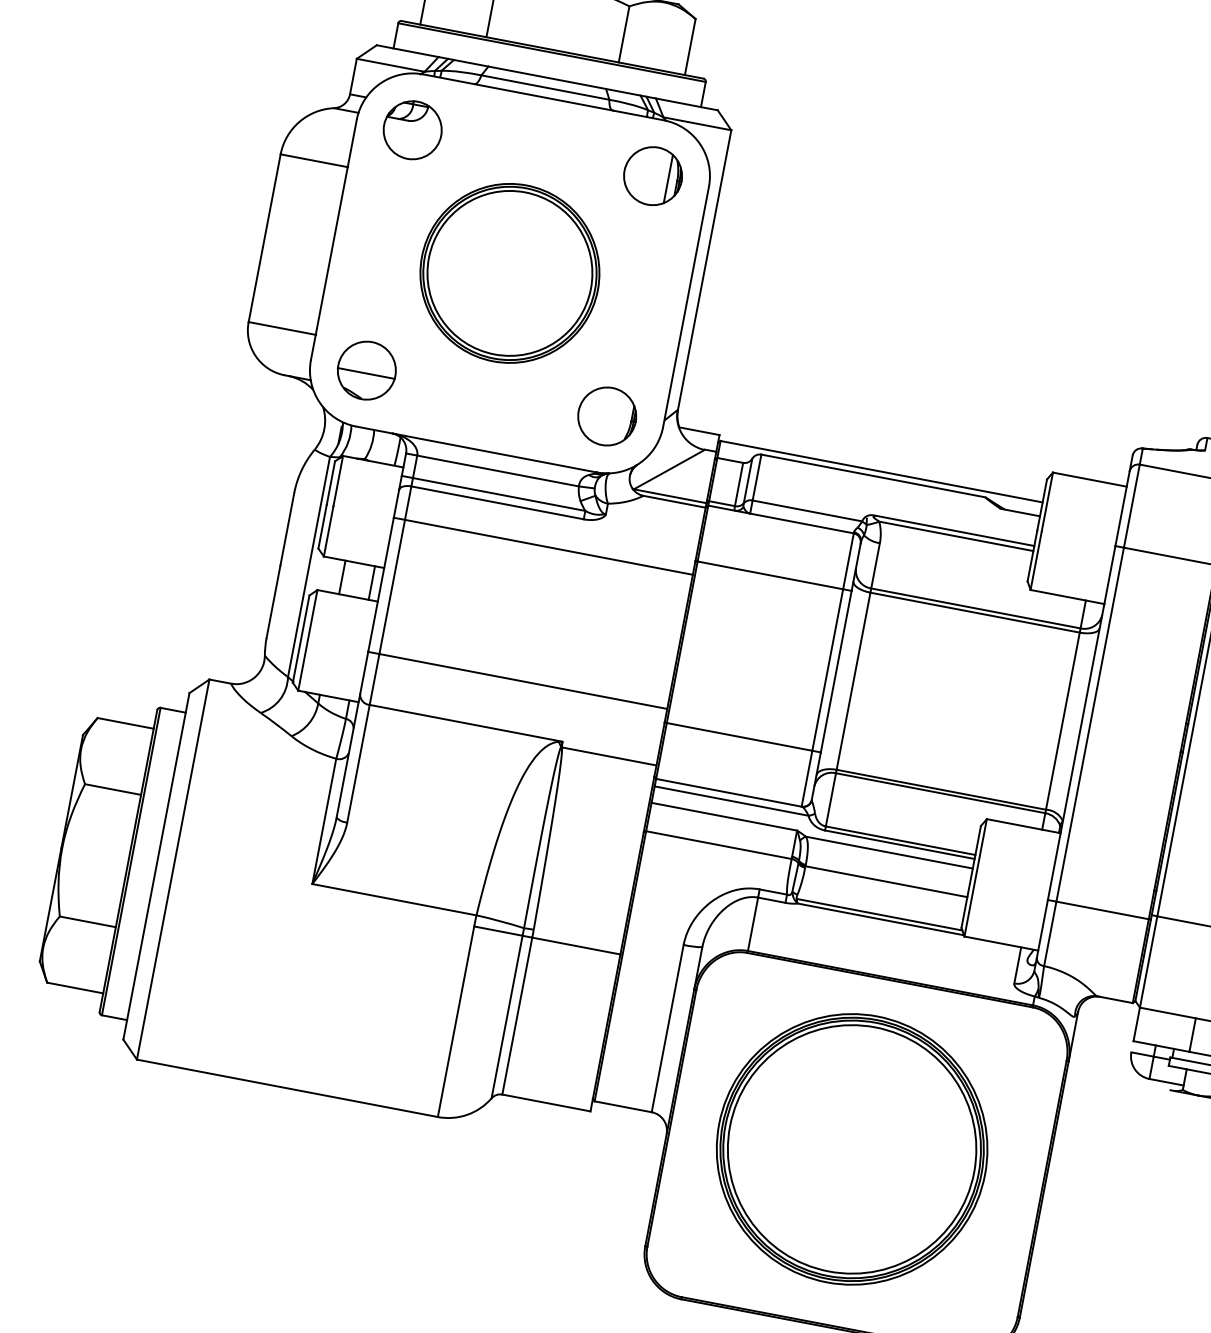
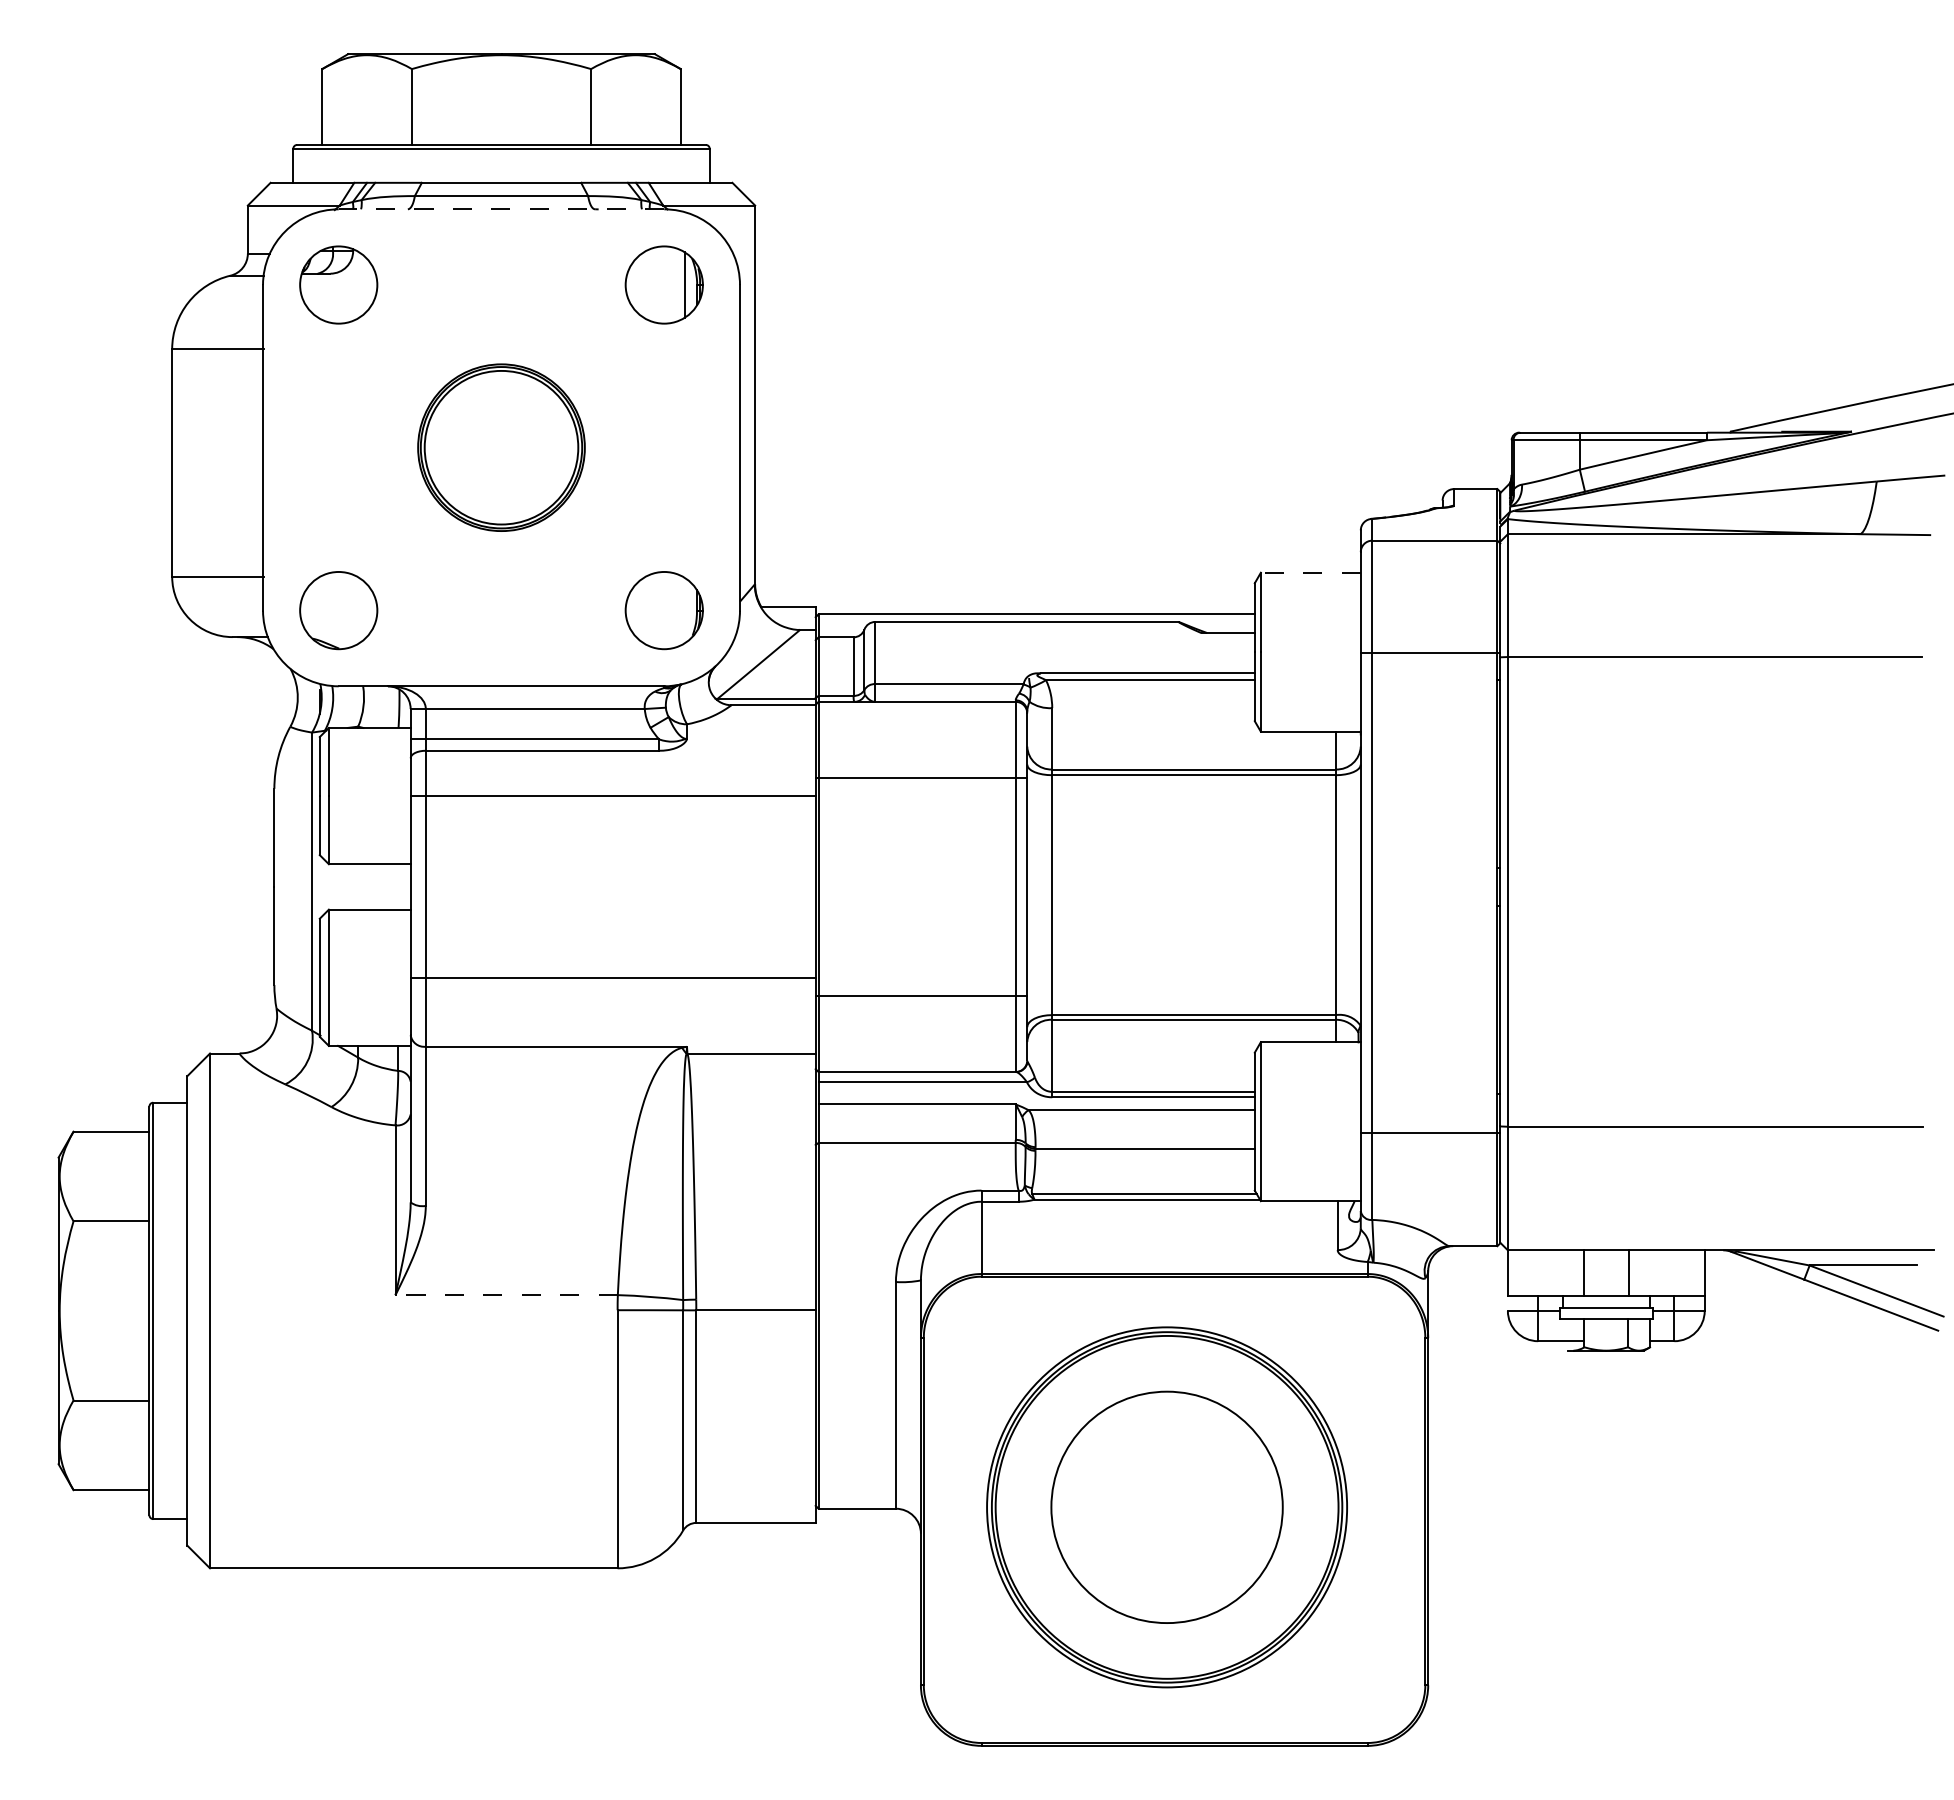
line: (543, 97) -> (501, 209), solid -> dashed
part: (509, 273) -> (501, 447), size x0.7
line: (366, 373) -> (338, 614), removed
line: (1089, 479) -> (1310, 572), solid -> dashed
line: (342, 577) -> (358, 886), removed
line: (372, 582) -> (398, 886), removed
line: (394, 899) -> (506, 1295), solid -> dashed
circle: (851, 1149) -> (1166, 1507), size x0.7

